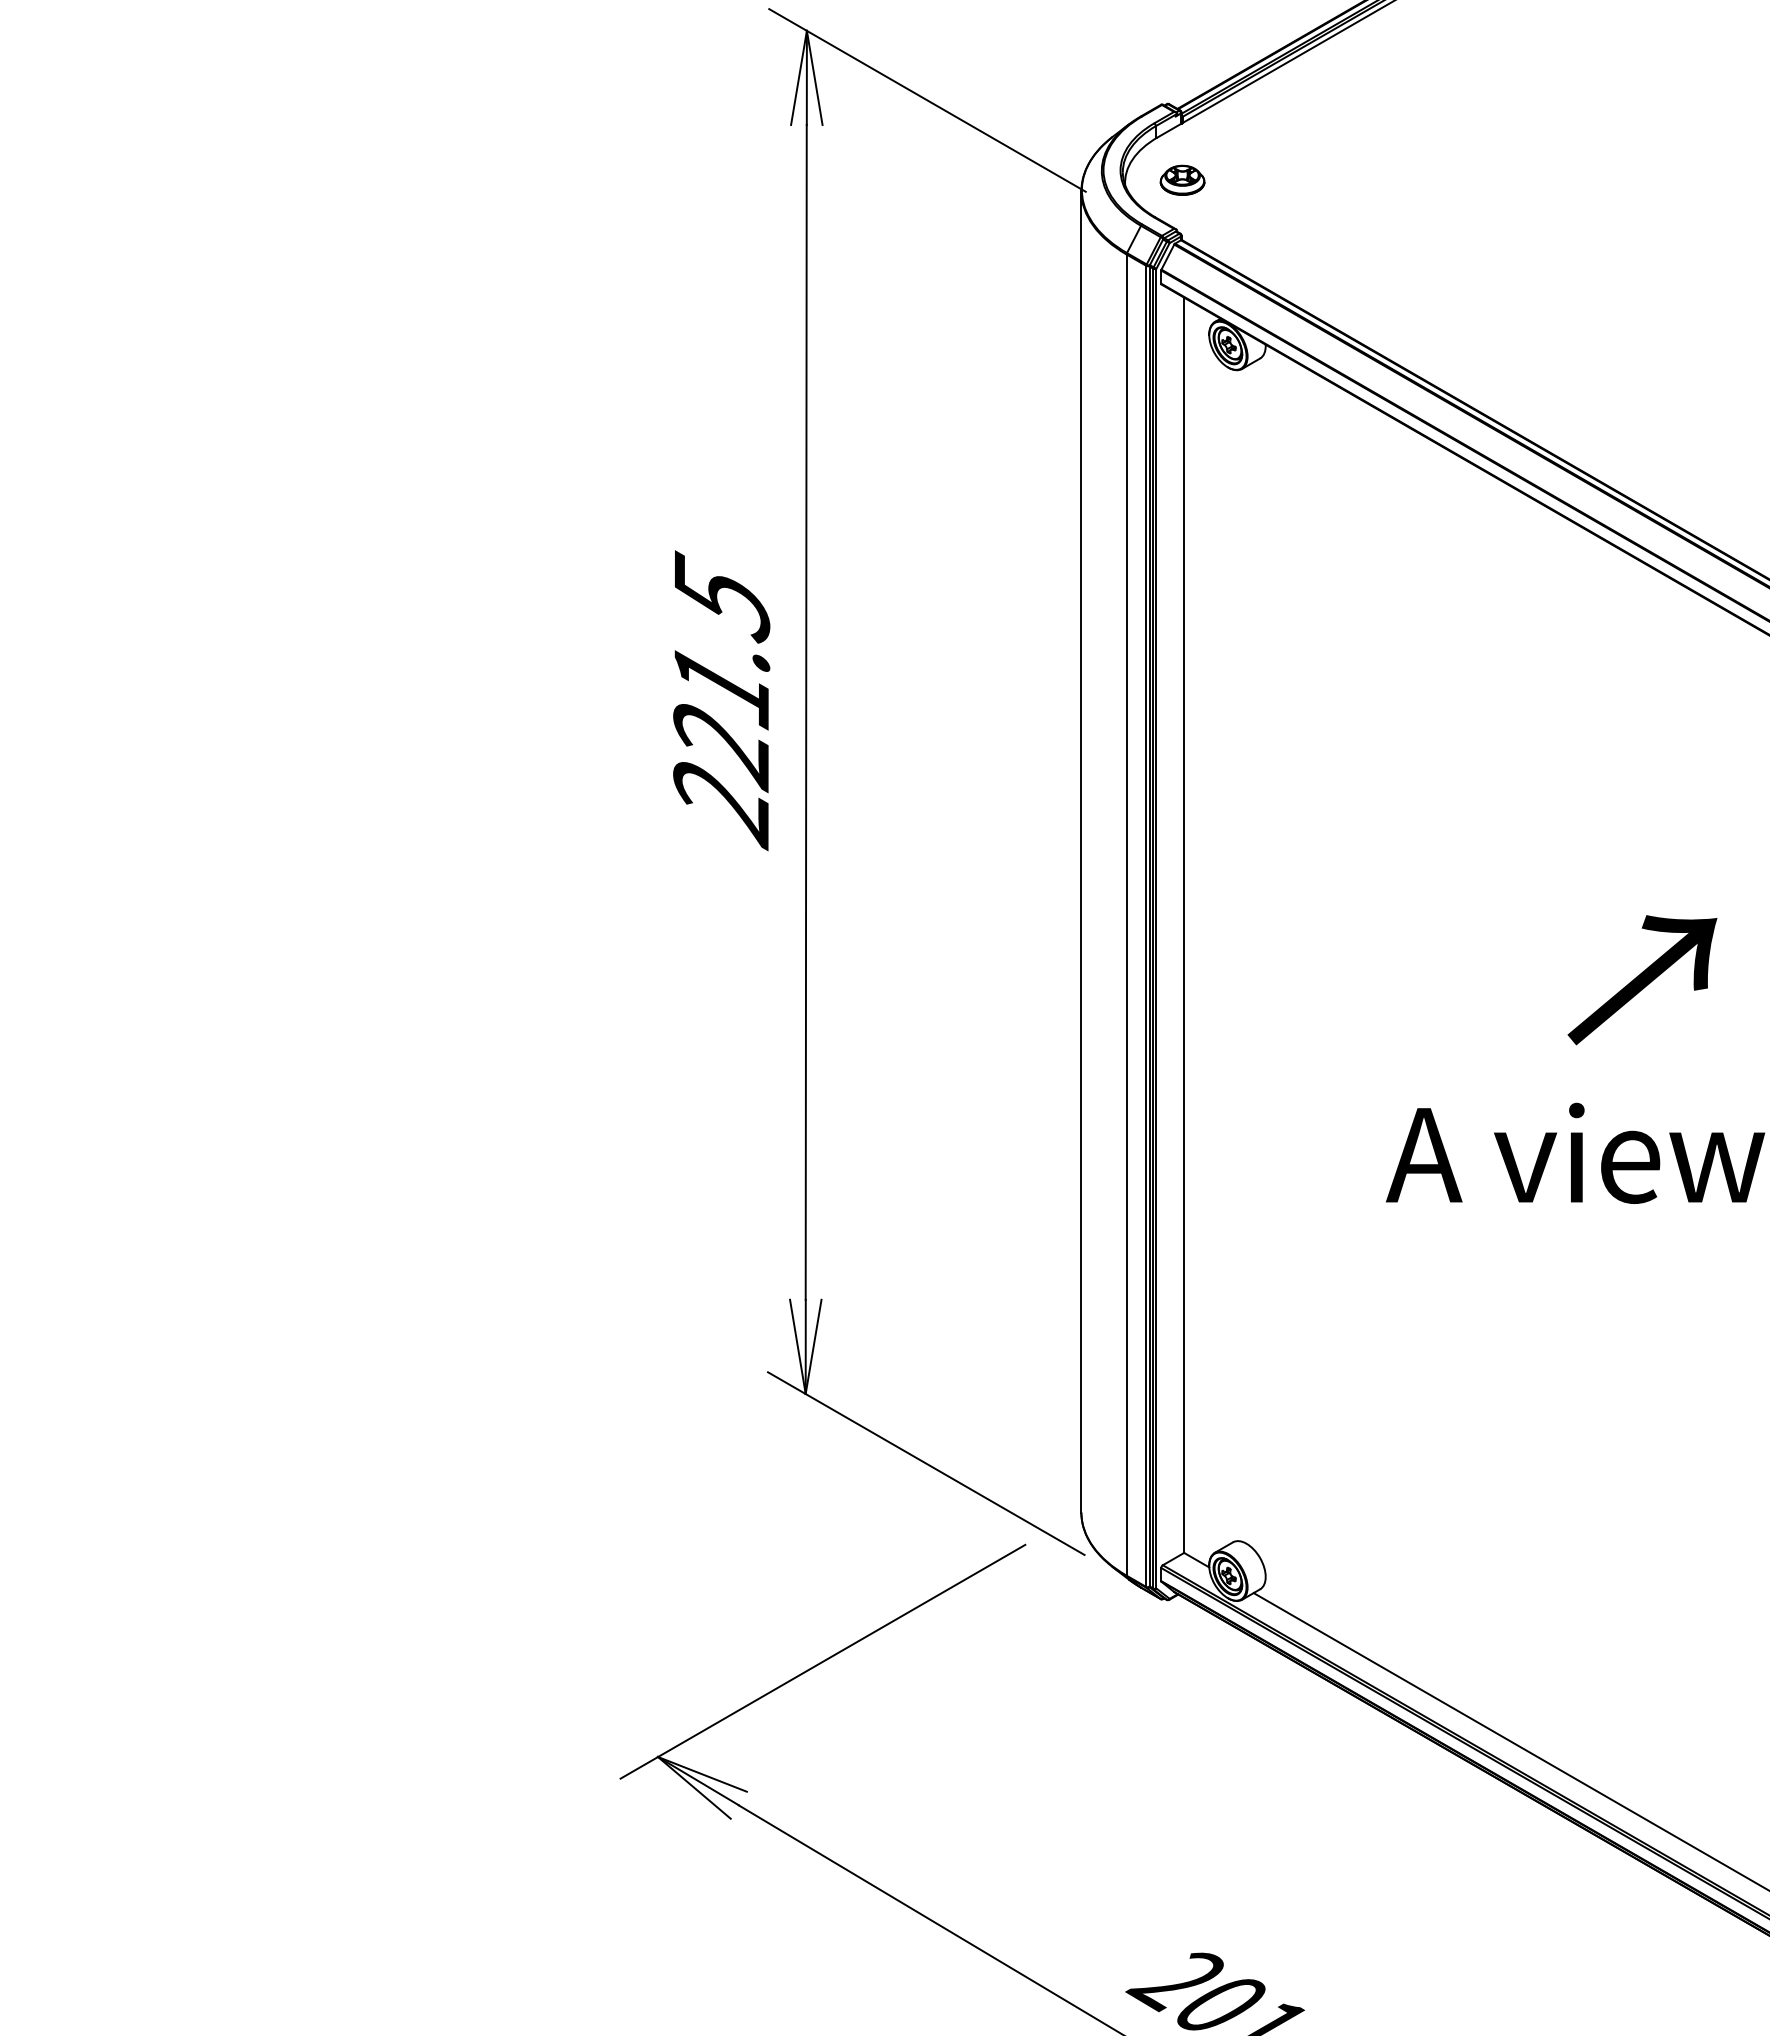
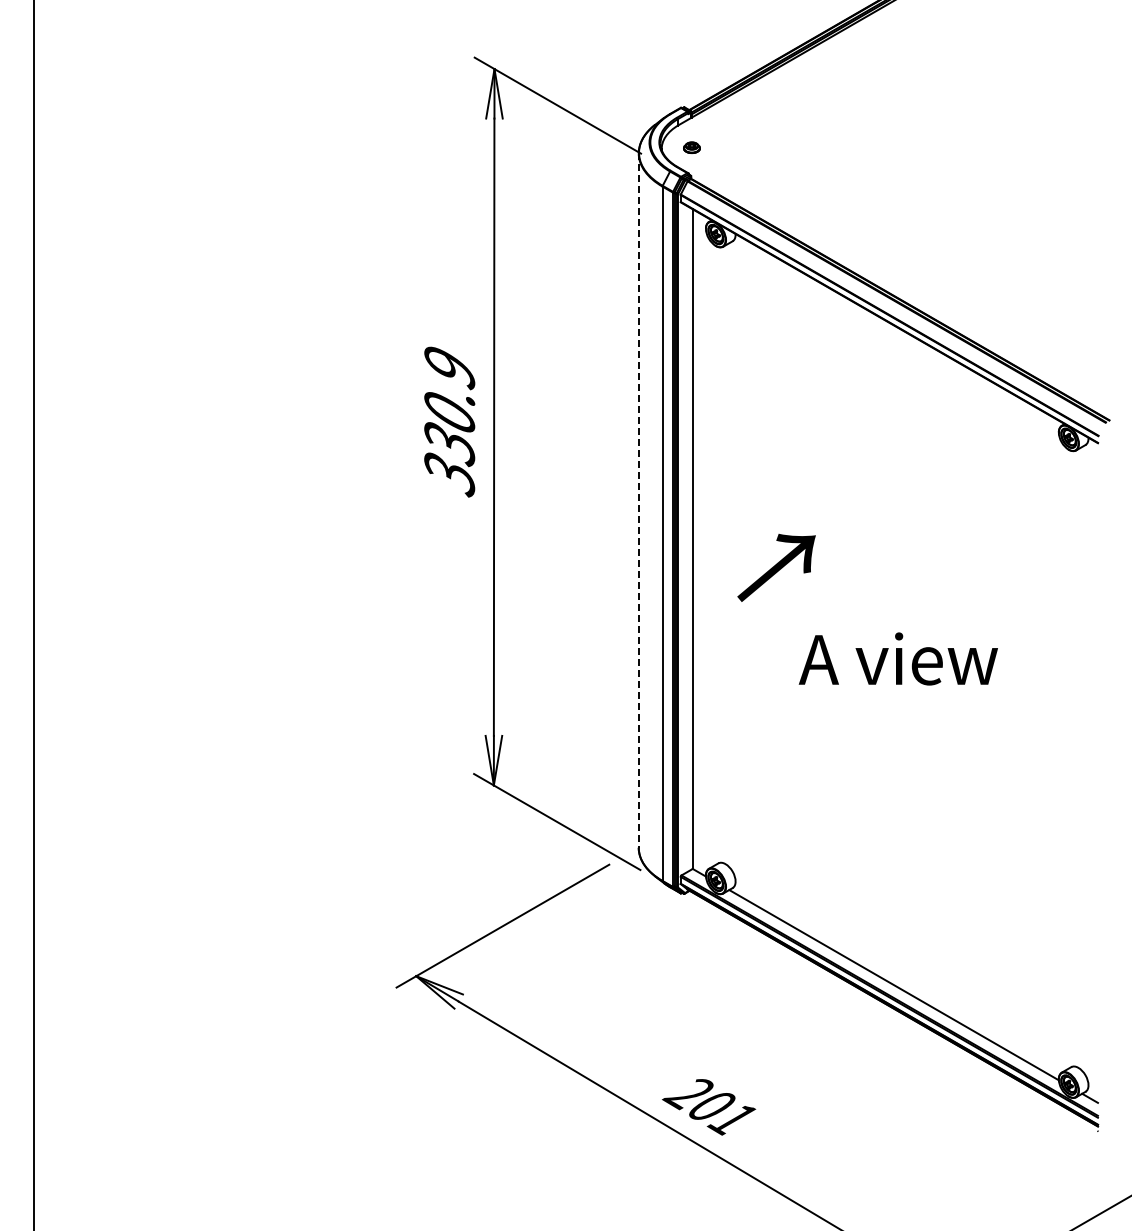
part: (1181, 180) -> (691, 147), size x0.7
text: (721, 699) -> (449, 420), 221.5 -> 330.9
line: (1080, 853) -> (638, 501), solid -> dashed
text: (1642, 979) -> (776, 567), moved

